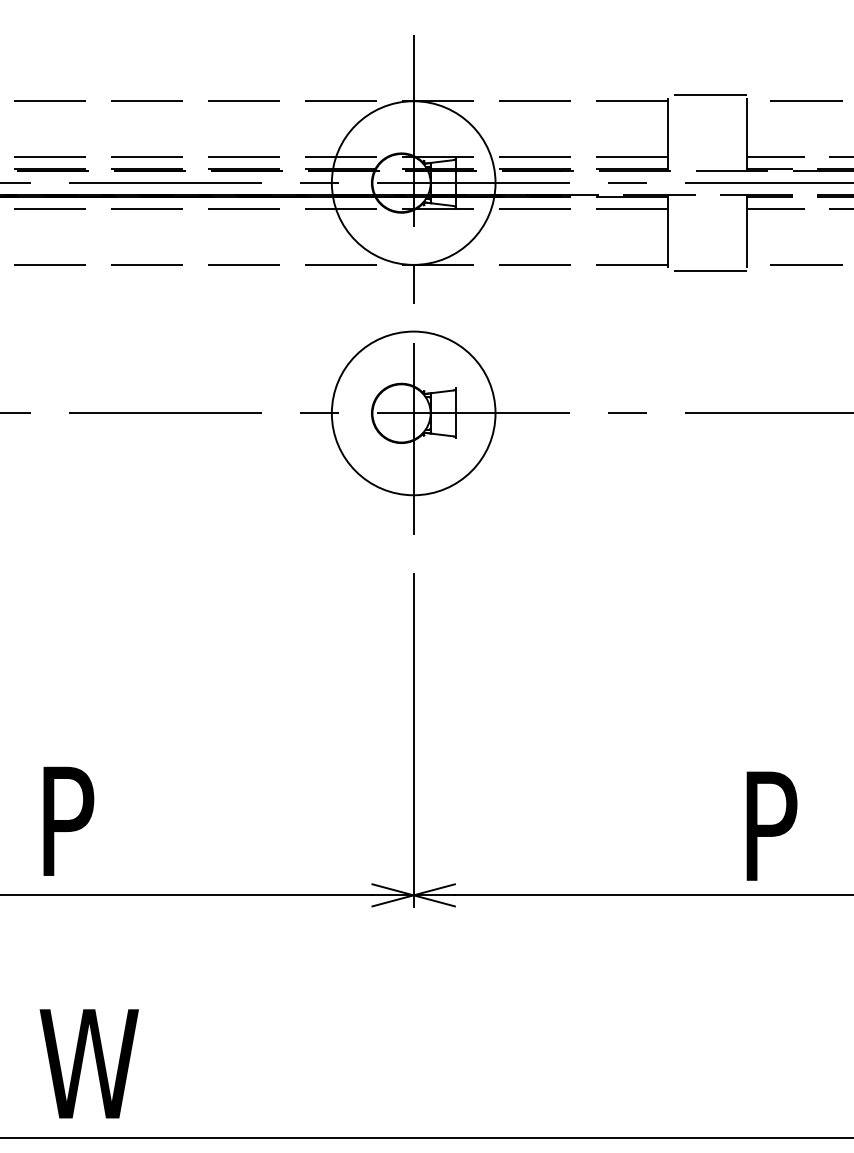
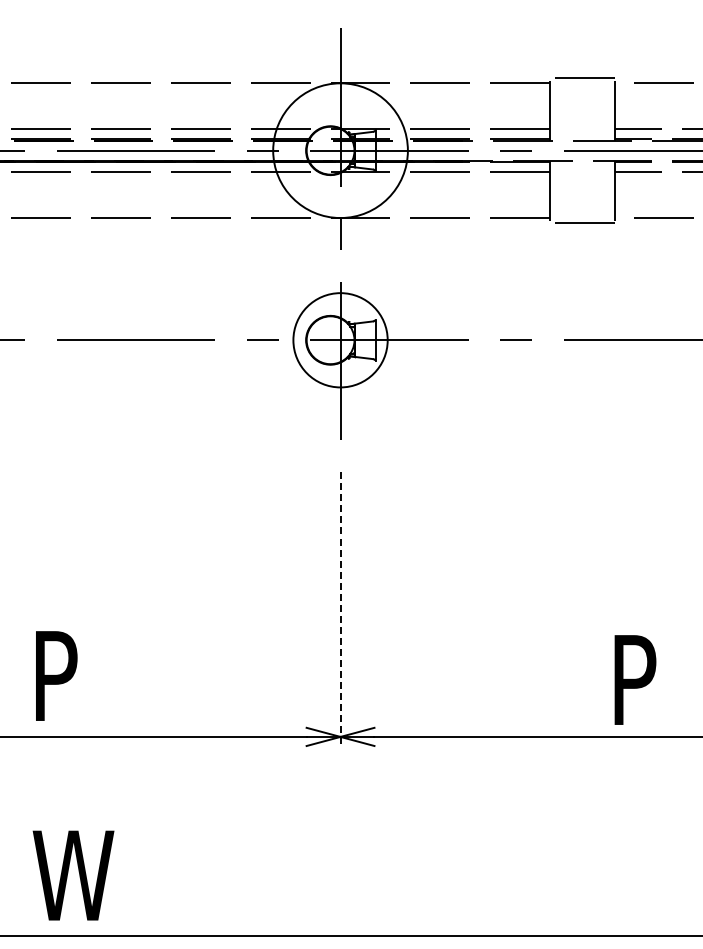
circle: (413, 412) -> (340, 339), size x0.7
line: (413, 741) -> (340, 610), solid -> dashed

